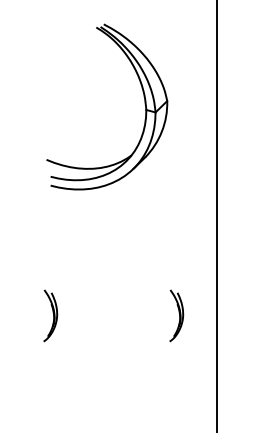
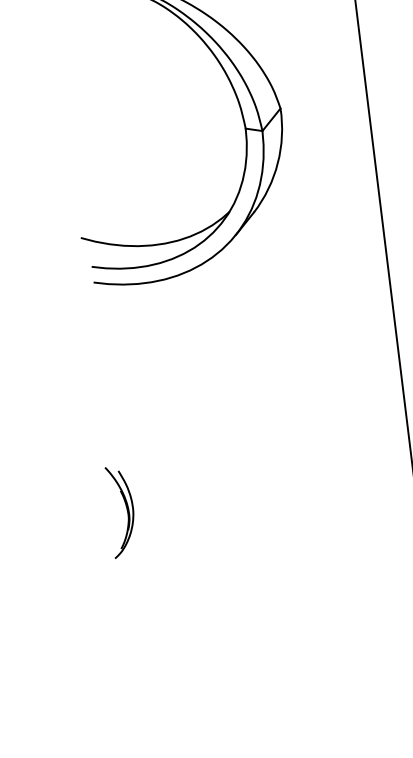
part: (176, 315) -> (343, 483), removed

